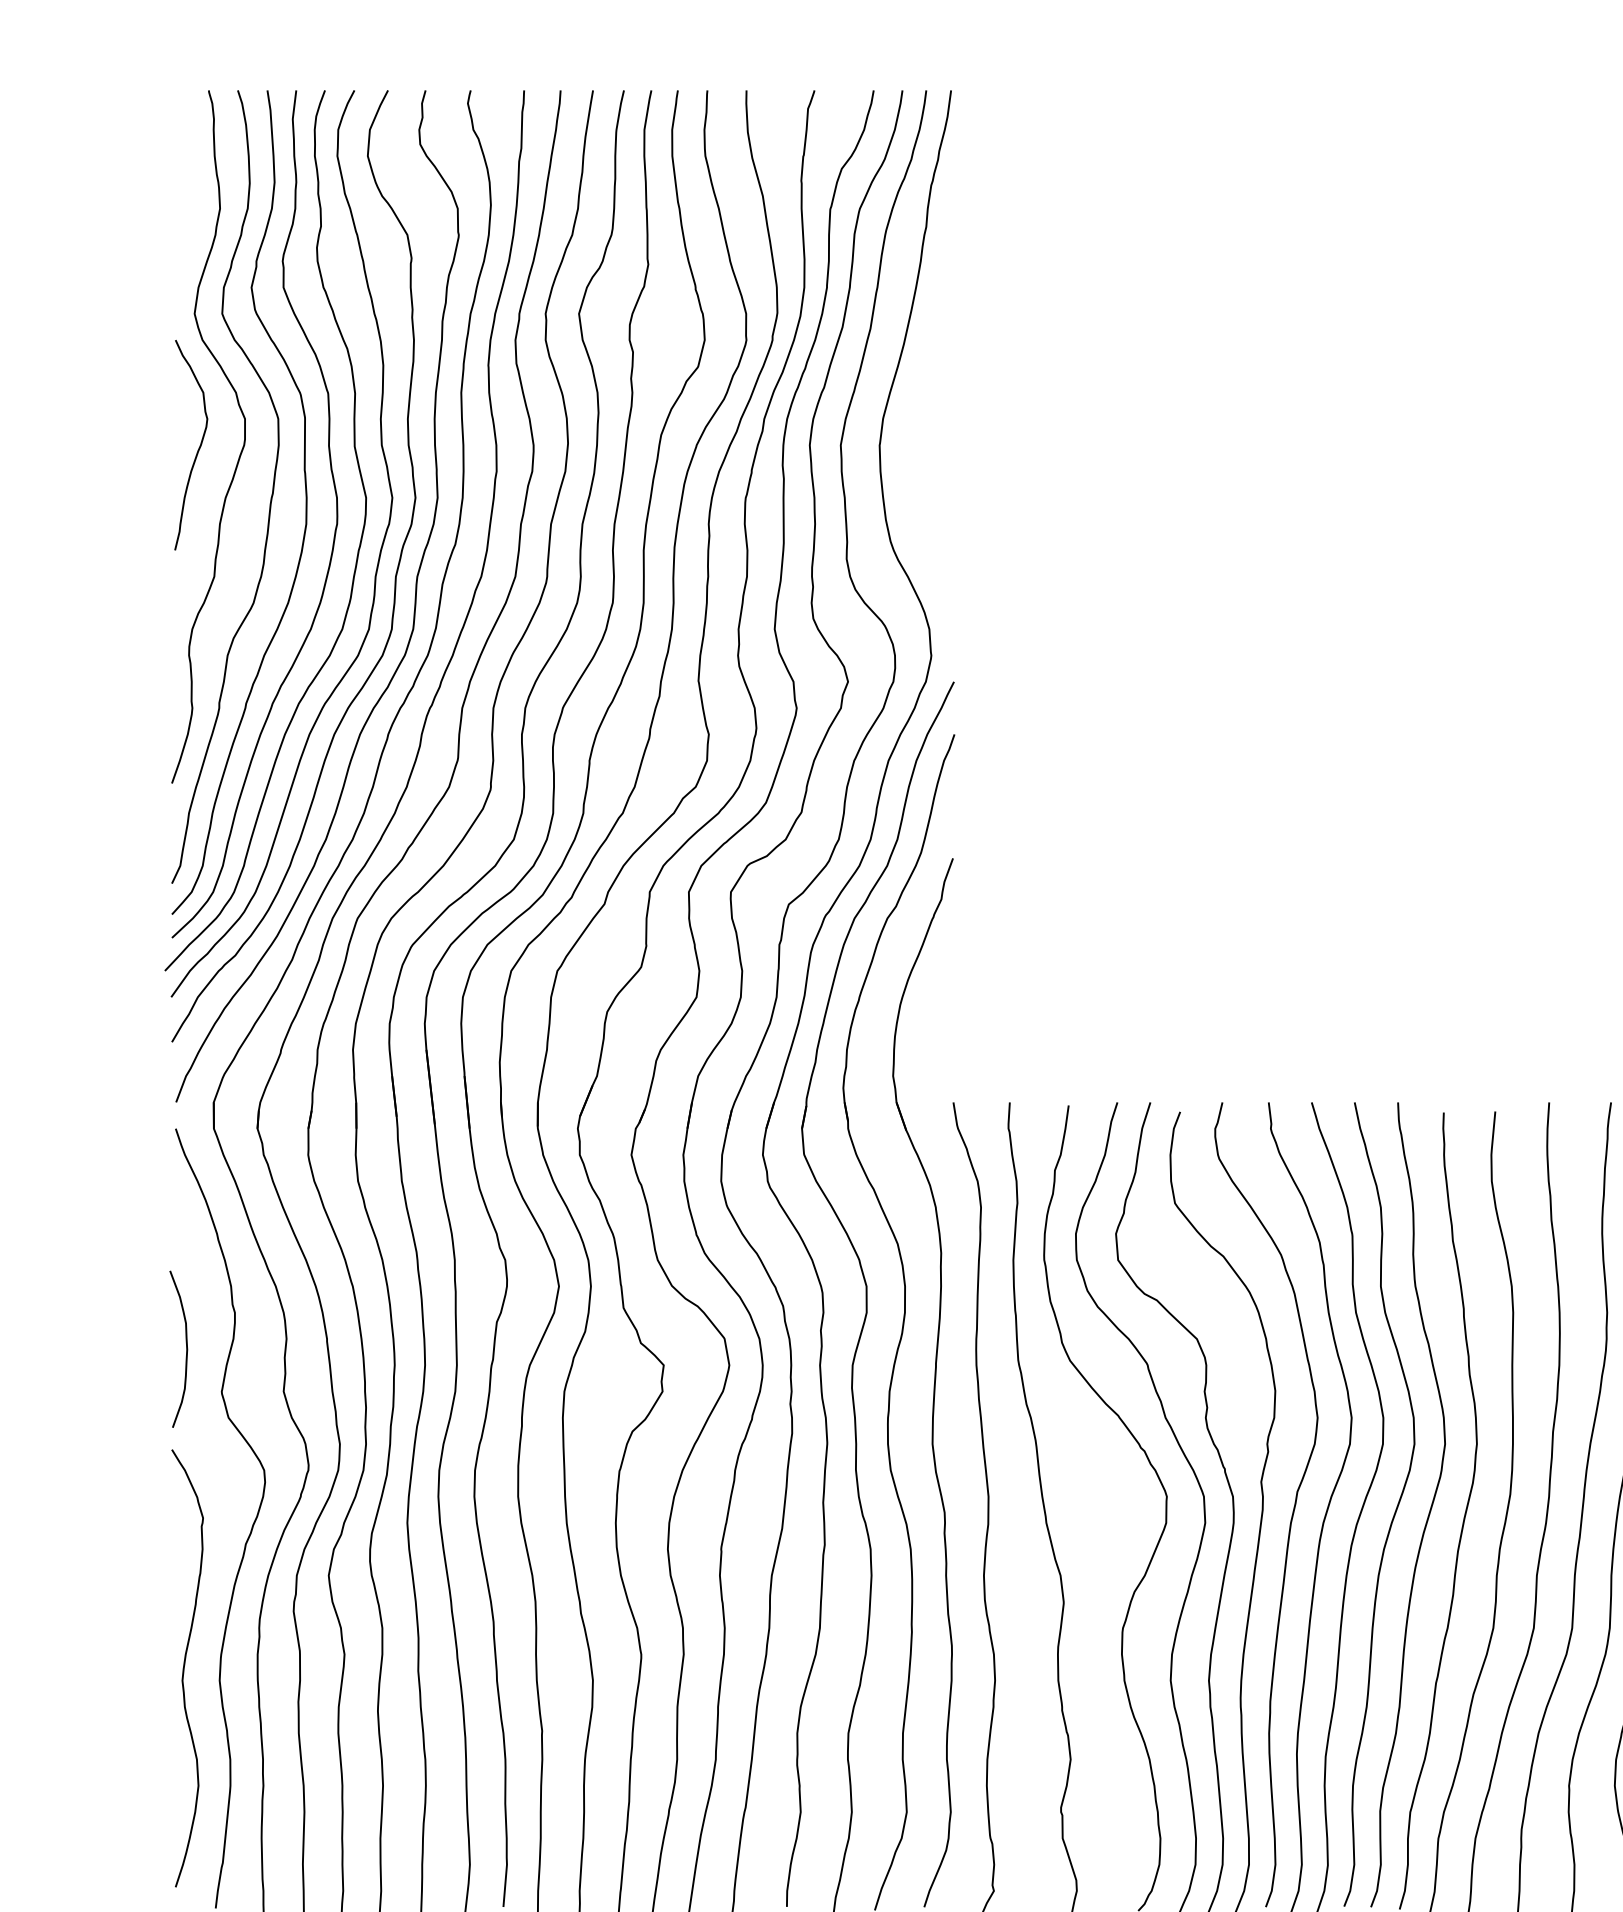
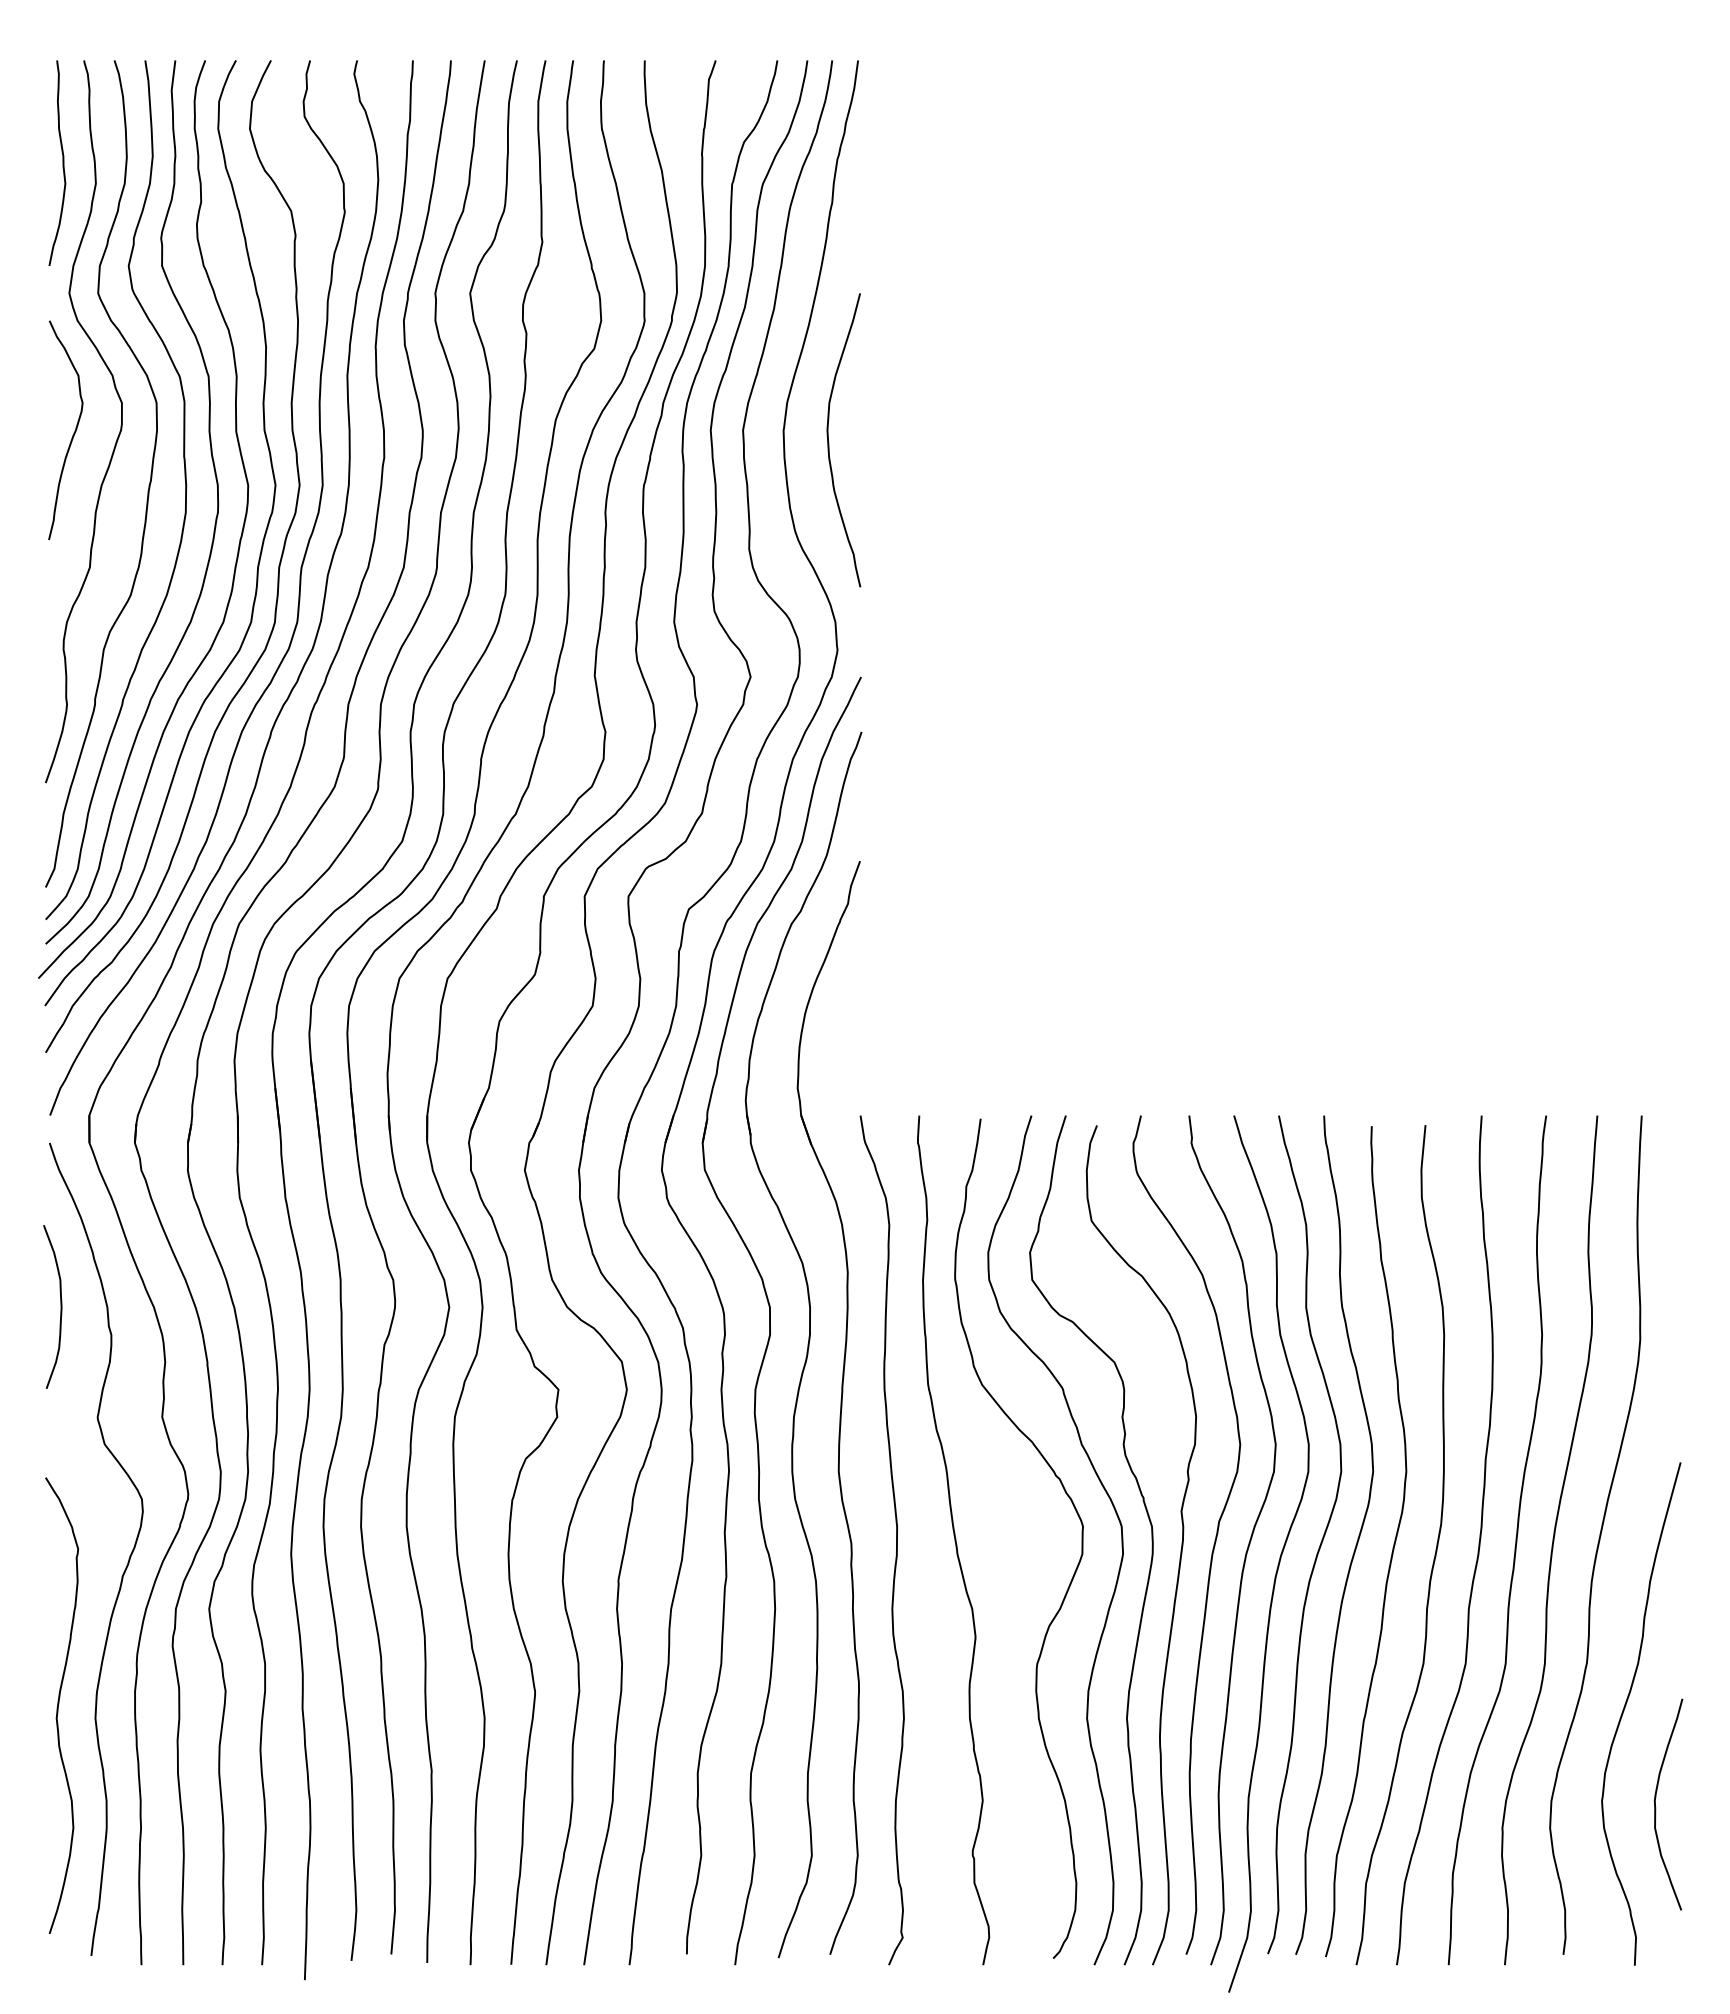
curve: (188, 188) -> (62, 162), added
curve: (923, 456) -> (829, 442), added
curve: (186, 1348) -> (60, 1306), moved

